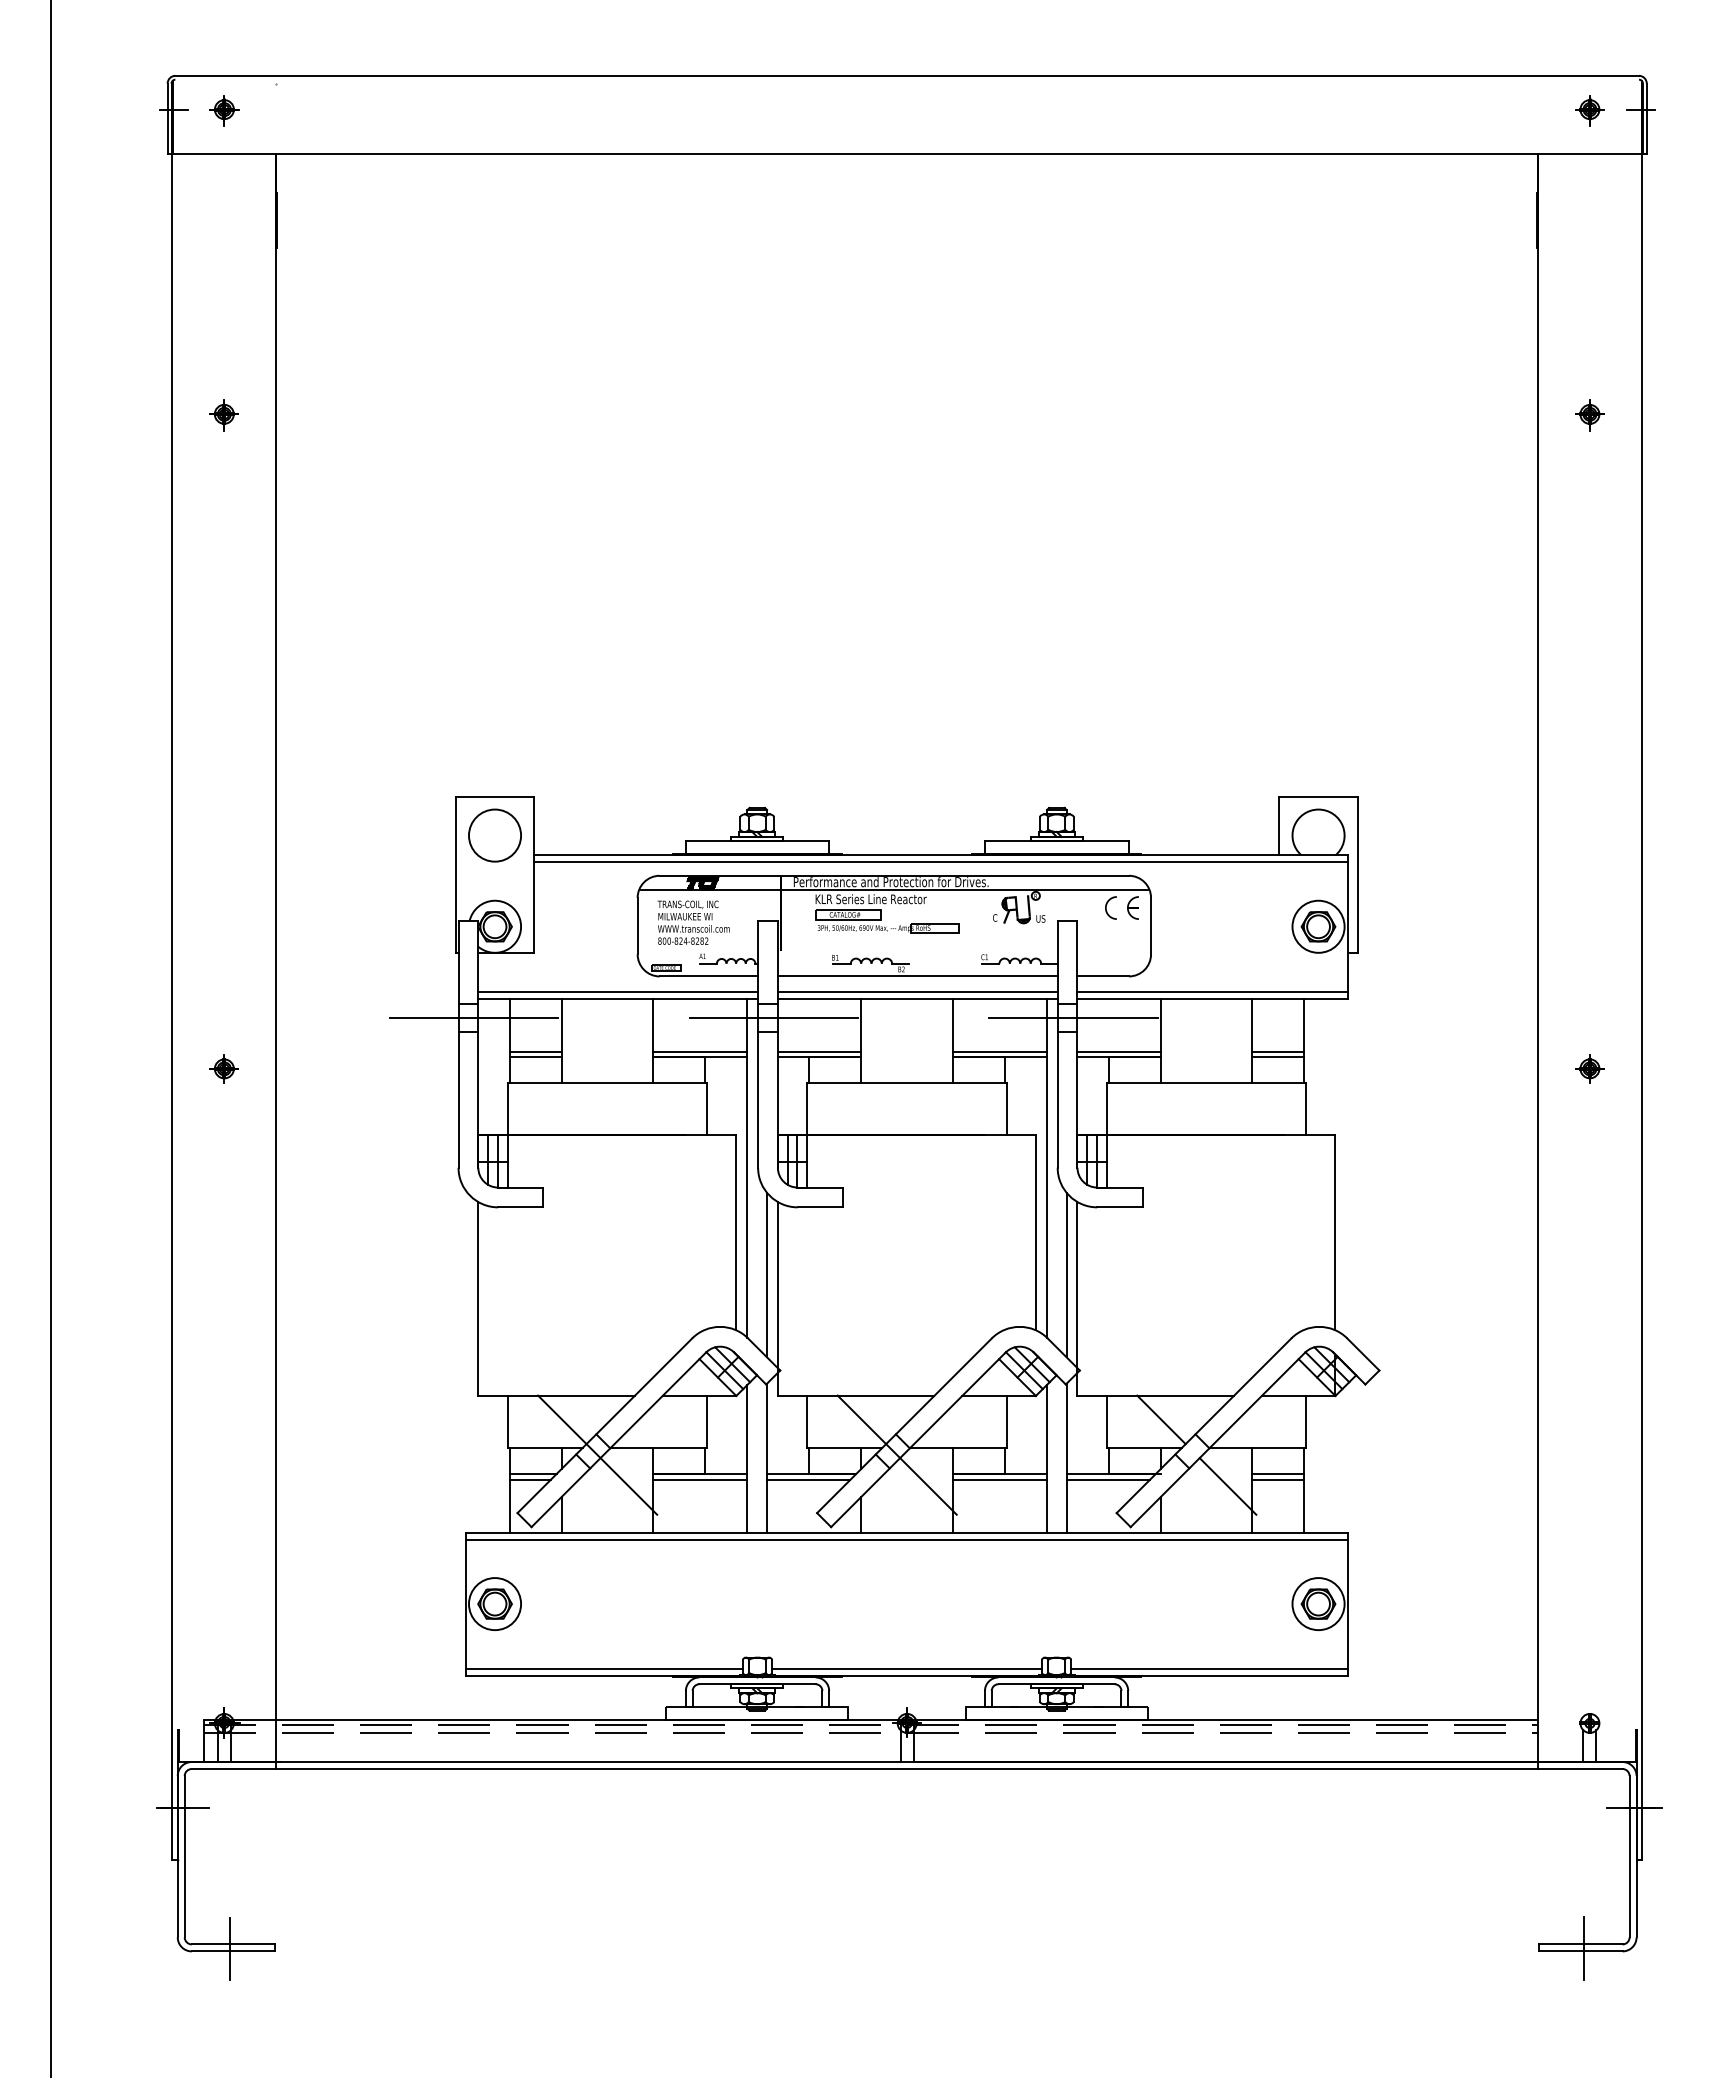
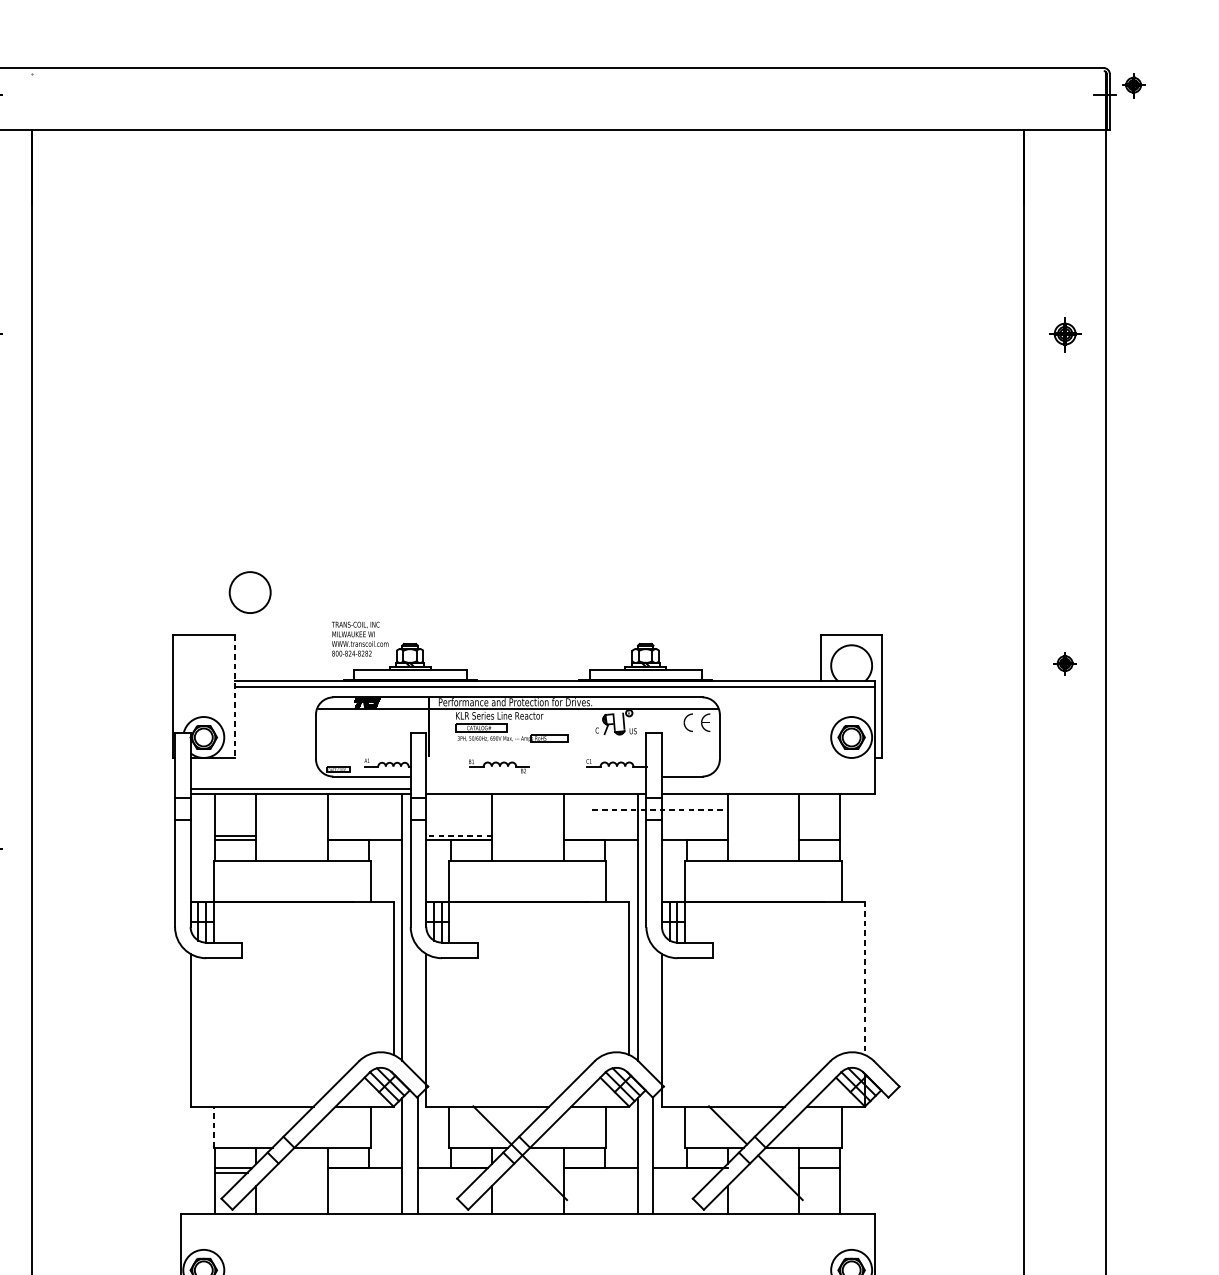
part: (1589, 110) -> (1133, 85), moved
part: (1589, 415) -> (1064, 335), size x1.4
circle: (494, 835) -> (249, 592), moved
line: (534, 875) -> (234, 697), solid -> dashed
text: (693, 922) -> (359, 638), moved
line: (917, 976) -> (536, 776), removed
line: (917, 991) -> (536, 788), removed
line: (1212, 991) -> (768, 788), removed
line: (473, 1018) -> (186, 809), removed
line: (773, 1018) -> (422, 809), removed
line: (1073, 1018) -> (658, 809), solid -> dashed
line: (700, 1051) -> (365, 835), removed
line: (819, 1051) -> (459, 835), solid -> dashed
line: (999, 1051) -> (600, 835), removed
line: (1119, 1051) -> (695, 835), removed
line: (1278, 1051) -> (820, 835), removed
part: (1589, 1068) -> (1064, 663), moved
line: (1335, 1233) -> (864, 978), solid -> dashed
line: (767, 1274) -> (418, 1011), removed
line: (1066, 1274) -> (653, 1011), removed
line: (507, 1421) -> (213, 1126), solid -> dashed
line: (597, 1454) -> (284, 1152), removed
line: (700, 1479) -> (365, 1172), removed
line: (808, 1479) -> (450, 1172), removed
line: (999, 1479) -> (600, 1172), removed
line: (1107, 1479) -> (685, 1172), removed
line: (1278, 1479) -> (820, 1172), removed
line: (906, 1539) -> (527, 1219), removed

